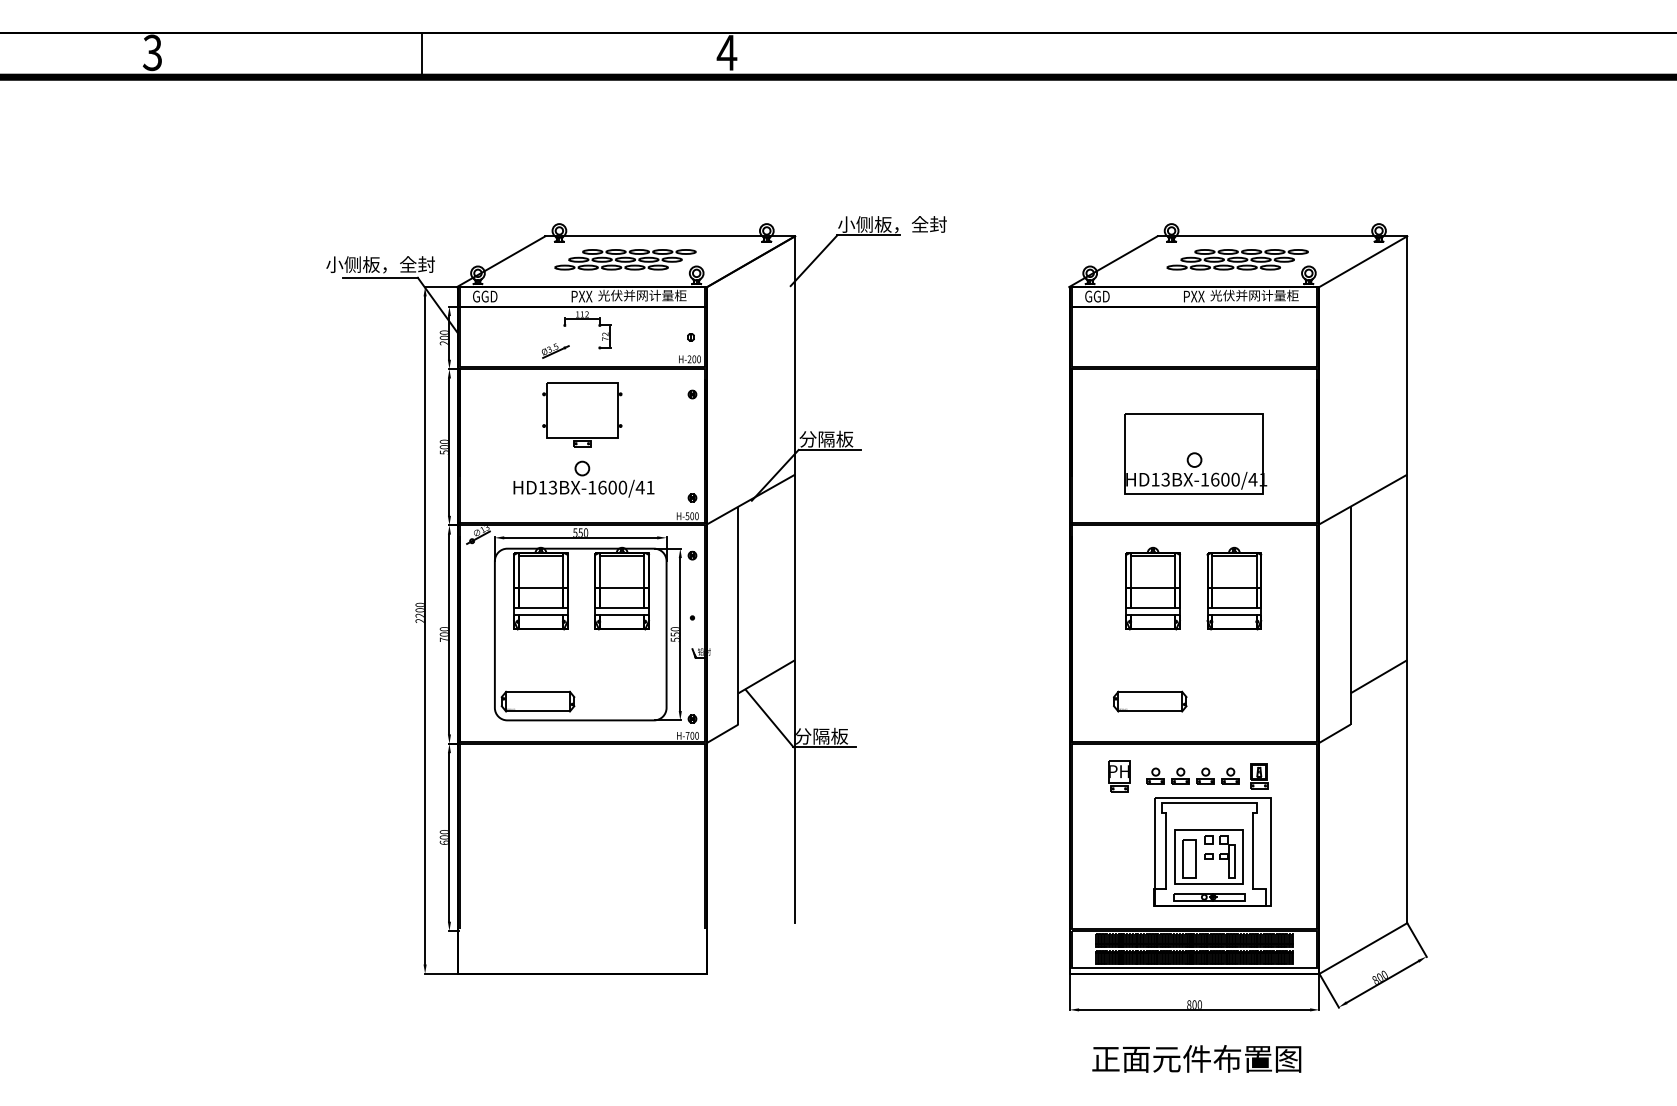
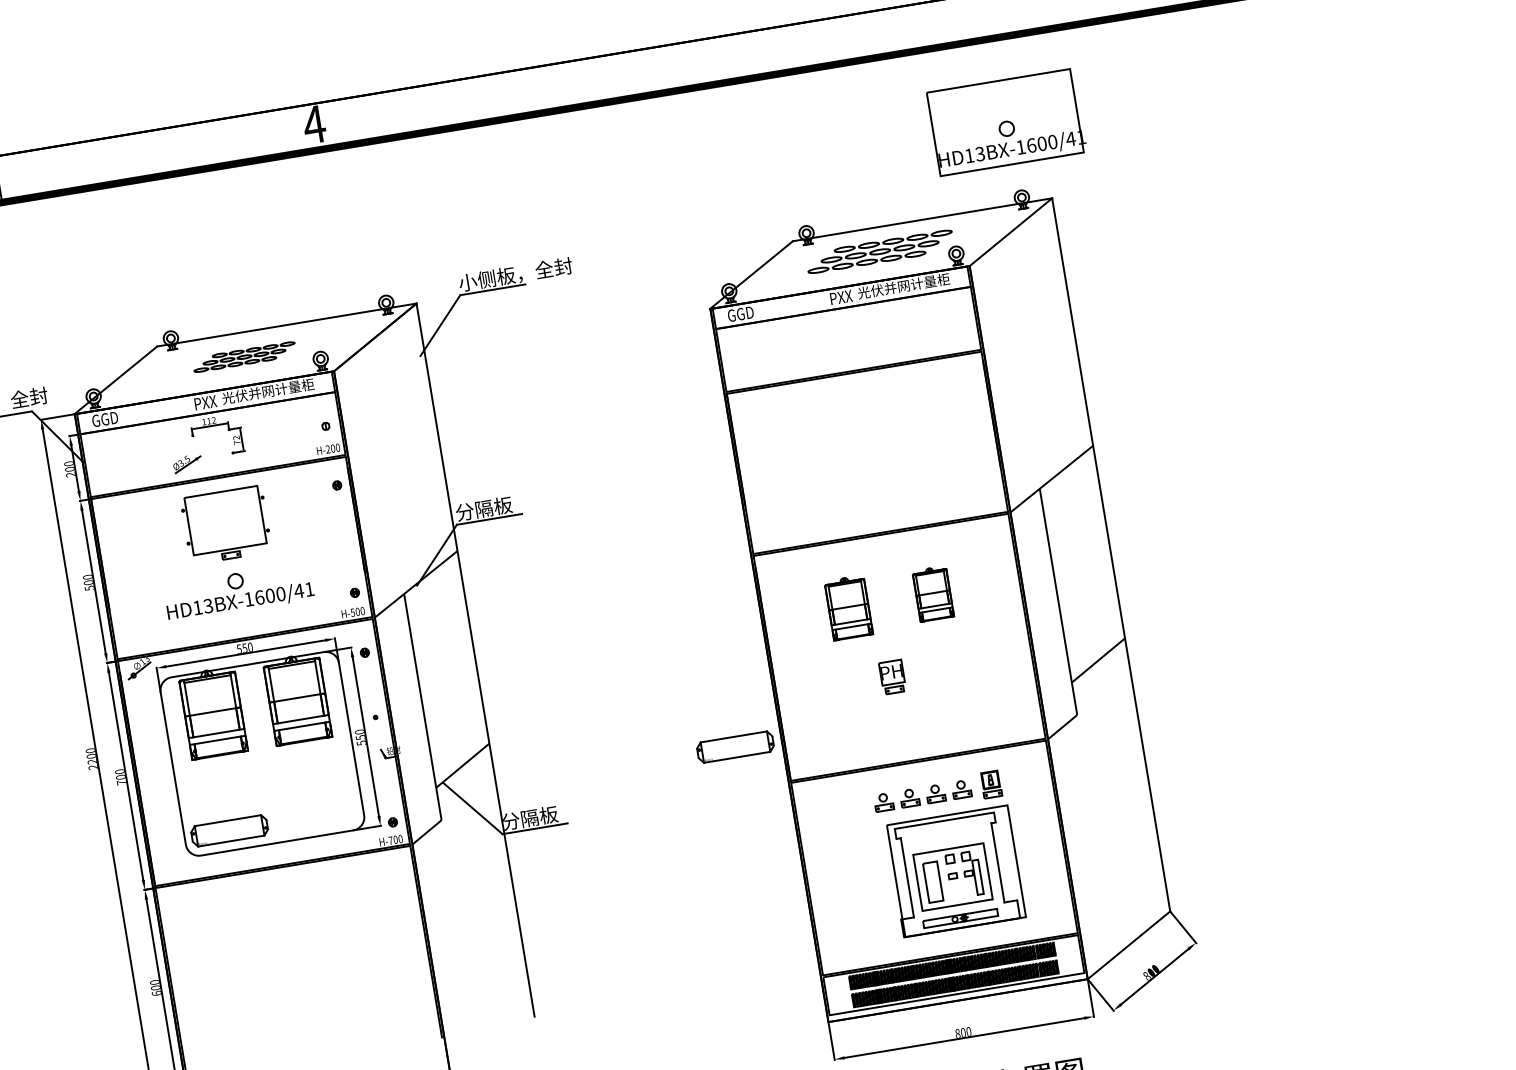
part: (625, 259) -> (244, 356), size x0.7
part: (1195, 453) -> (1006, 121), moved
part: (1152, 588) -> (848, 607), size x0.7
part: (1234, 588) -> (933, 593), size x0.6
part: (1150, 701) -> (735, 746), moved
part: (1119, 776) -> (892, 677), moved

